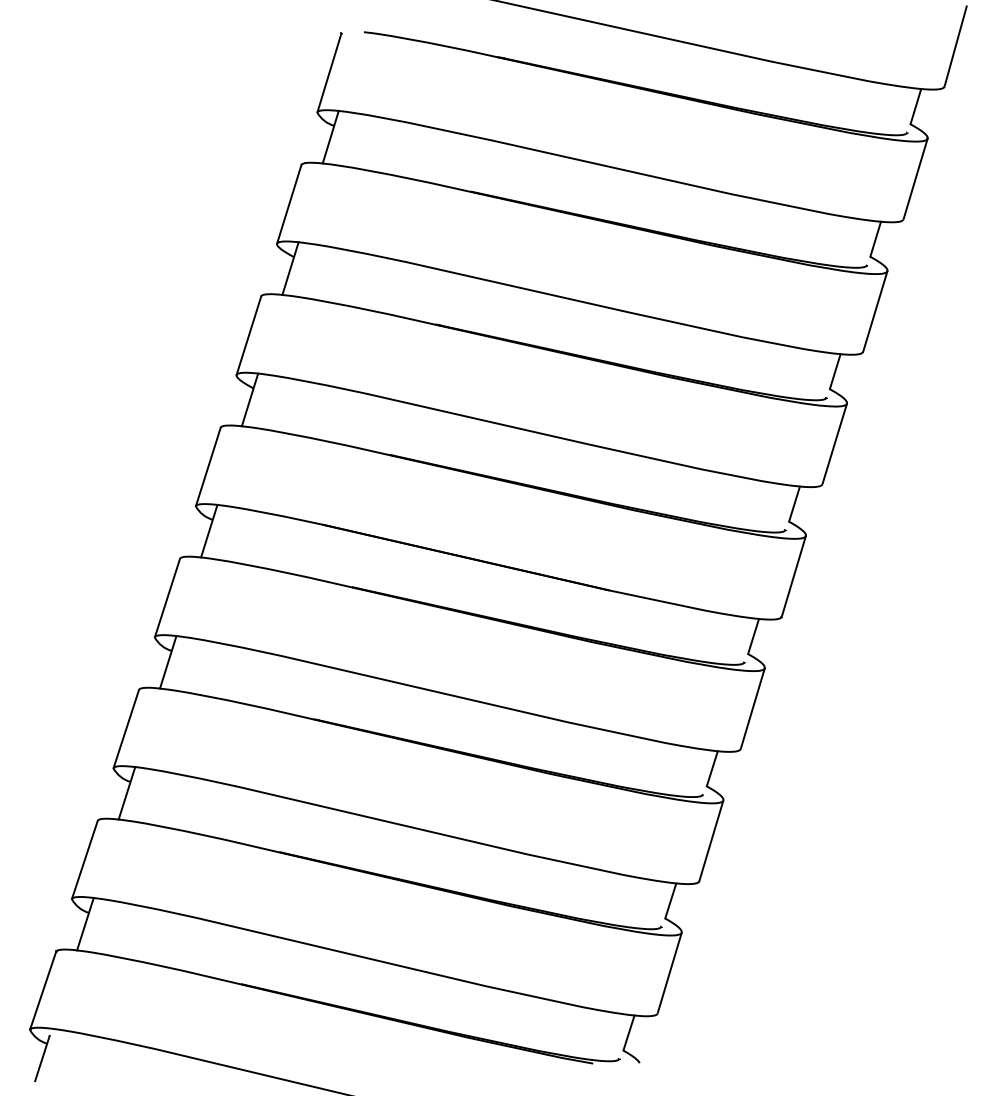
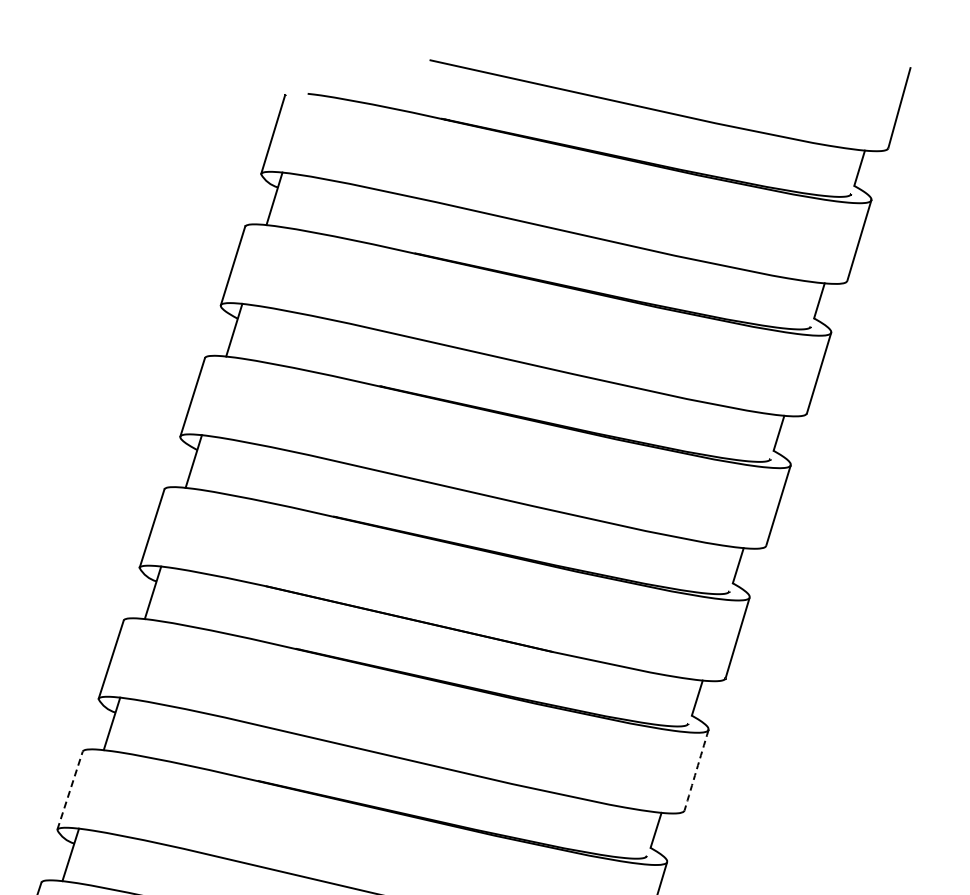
arc: (752, 708) -> (696, 770), solid -> dashed
line: (126, 728) -> (70, 790), solid -> dashed

